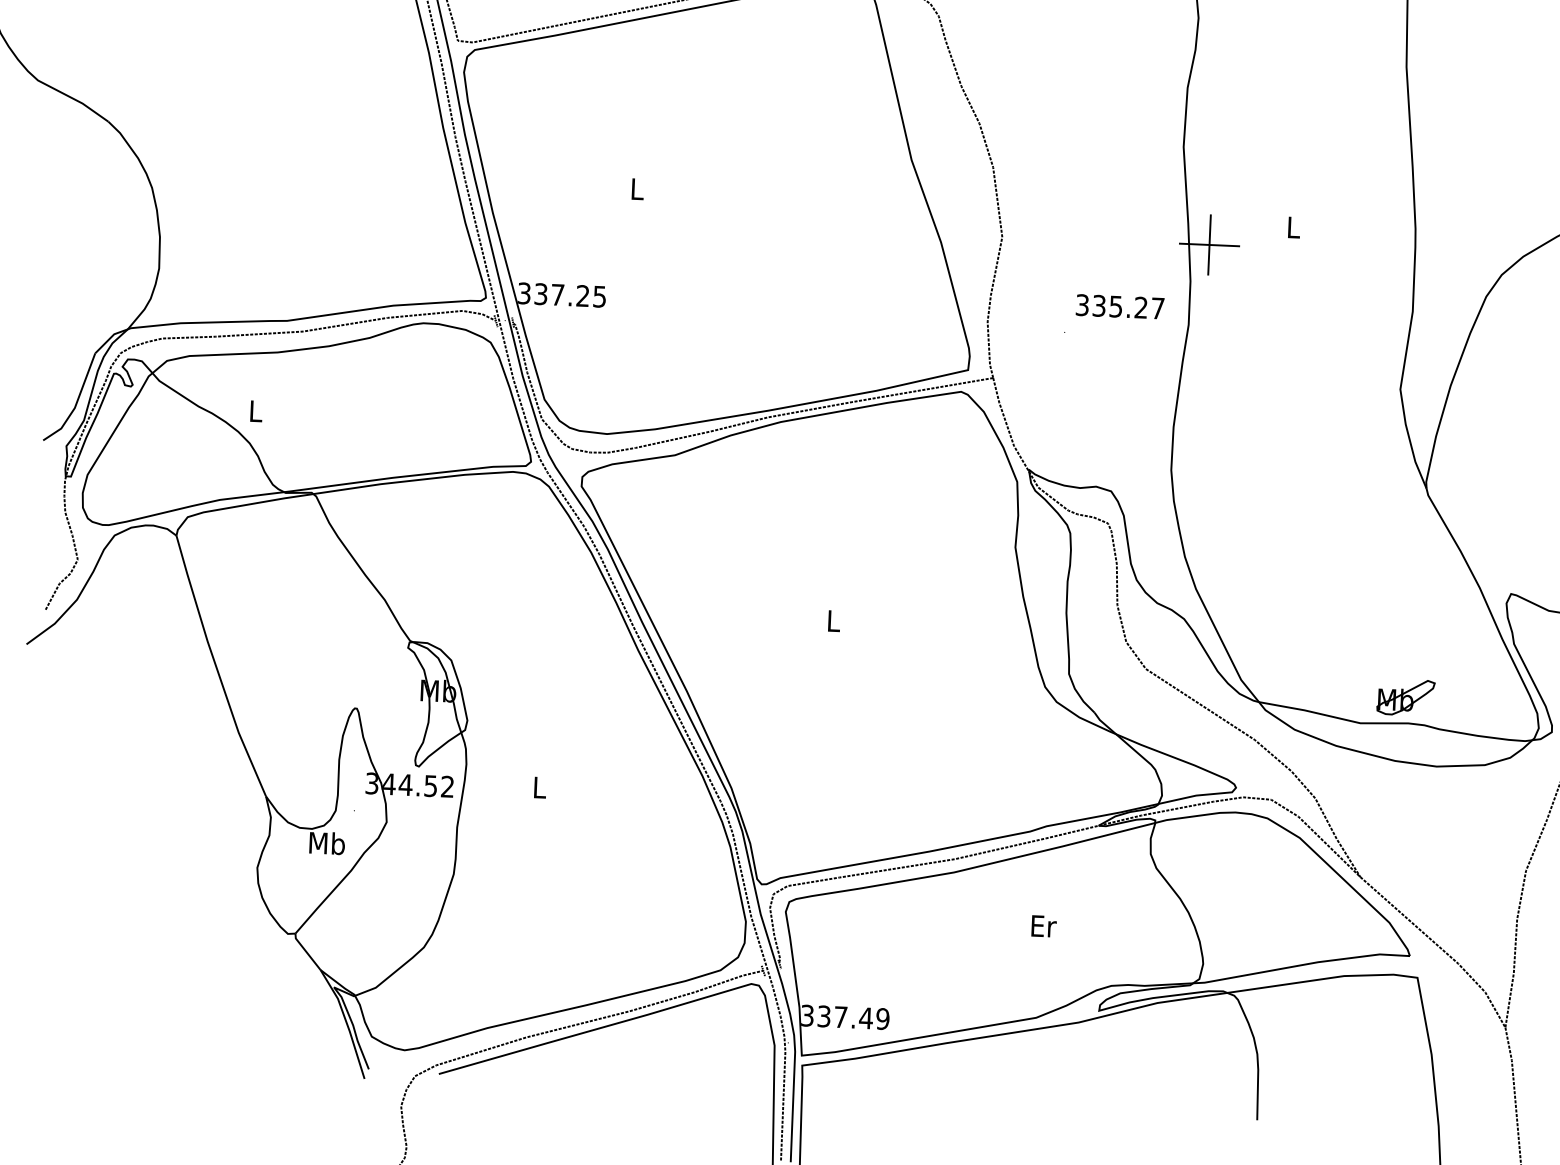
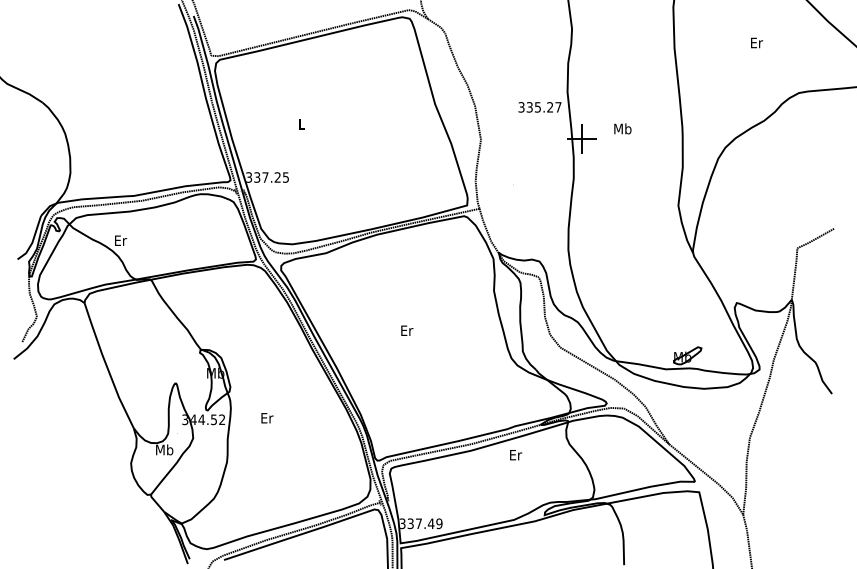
text: (1292, 226) -> (622, 128), L -> Mb
text: (1119, 307) -> (539, 107), moved
text: (257, 410) -> (121, 240), L -> Er
text: (834, 620) -> (407, 330), L -> Er
text: (540, 788) -> (267, 418), L -> Er
text: (1044, 927) -> (516, 455), moved

